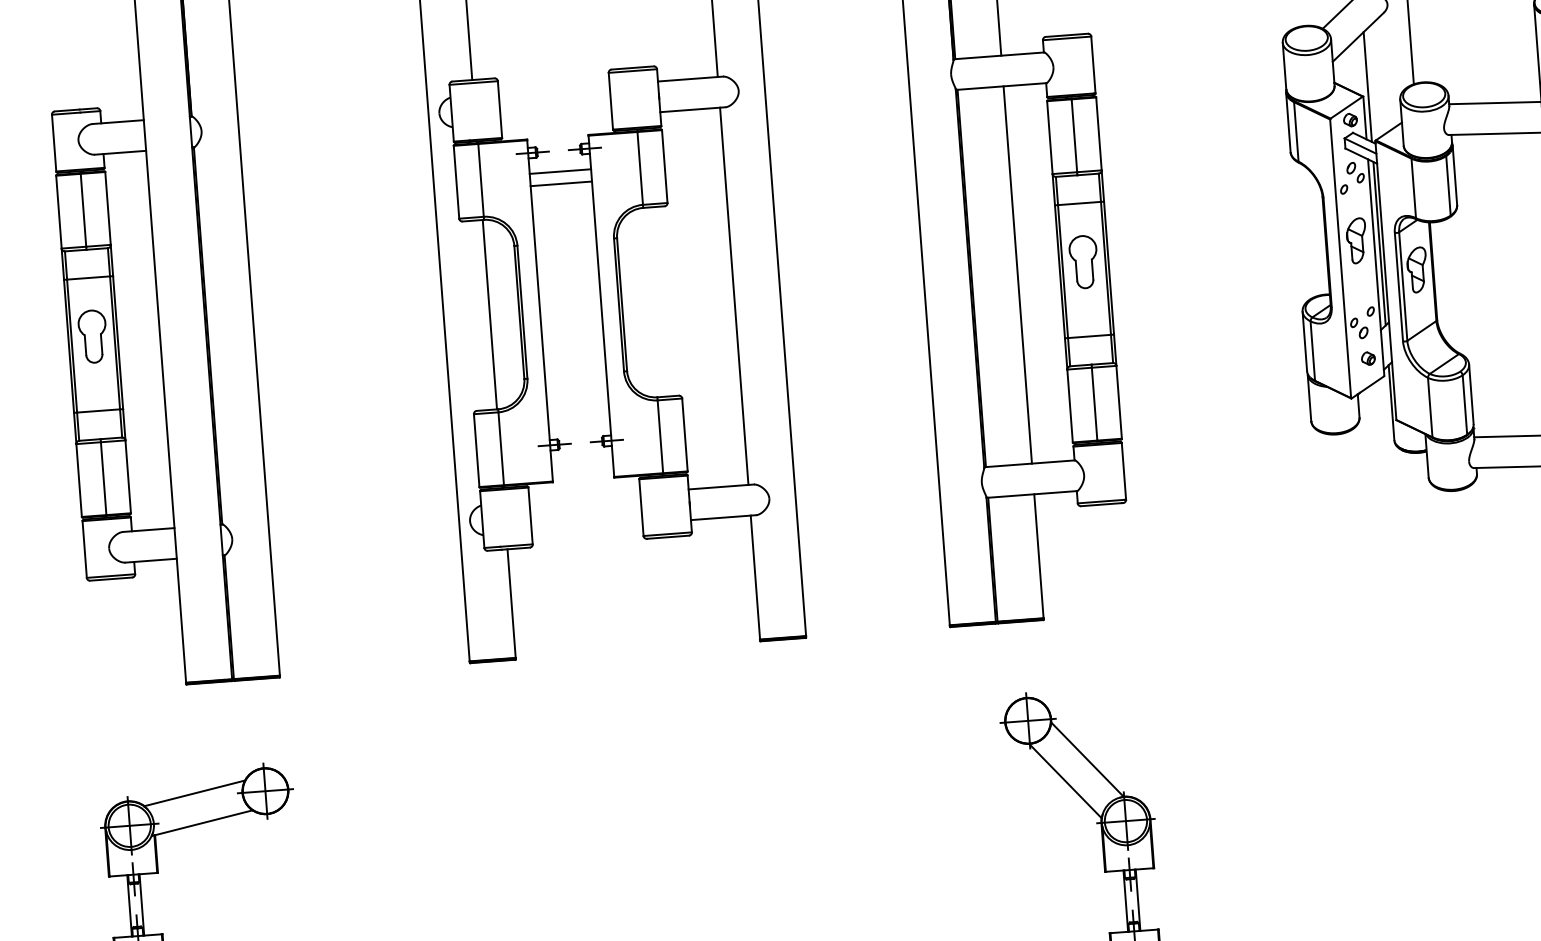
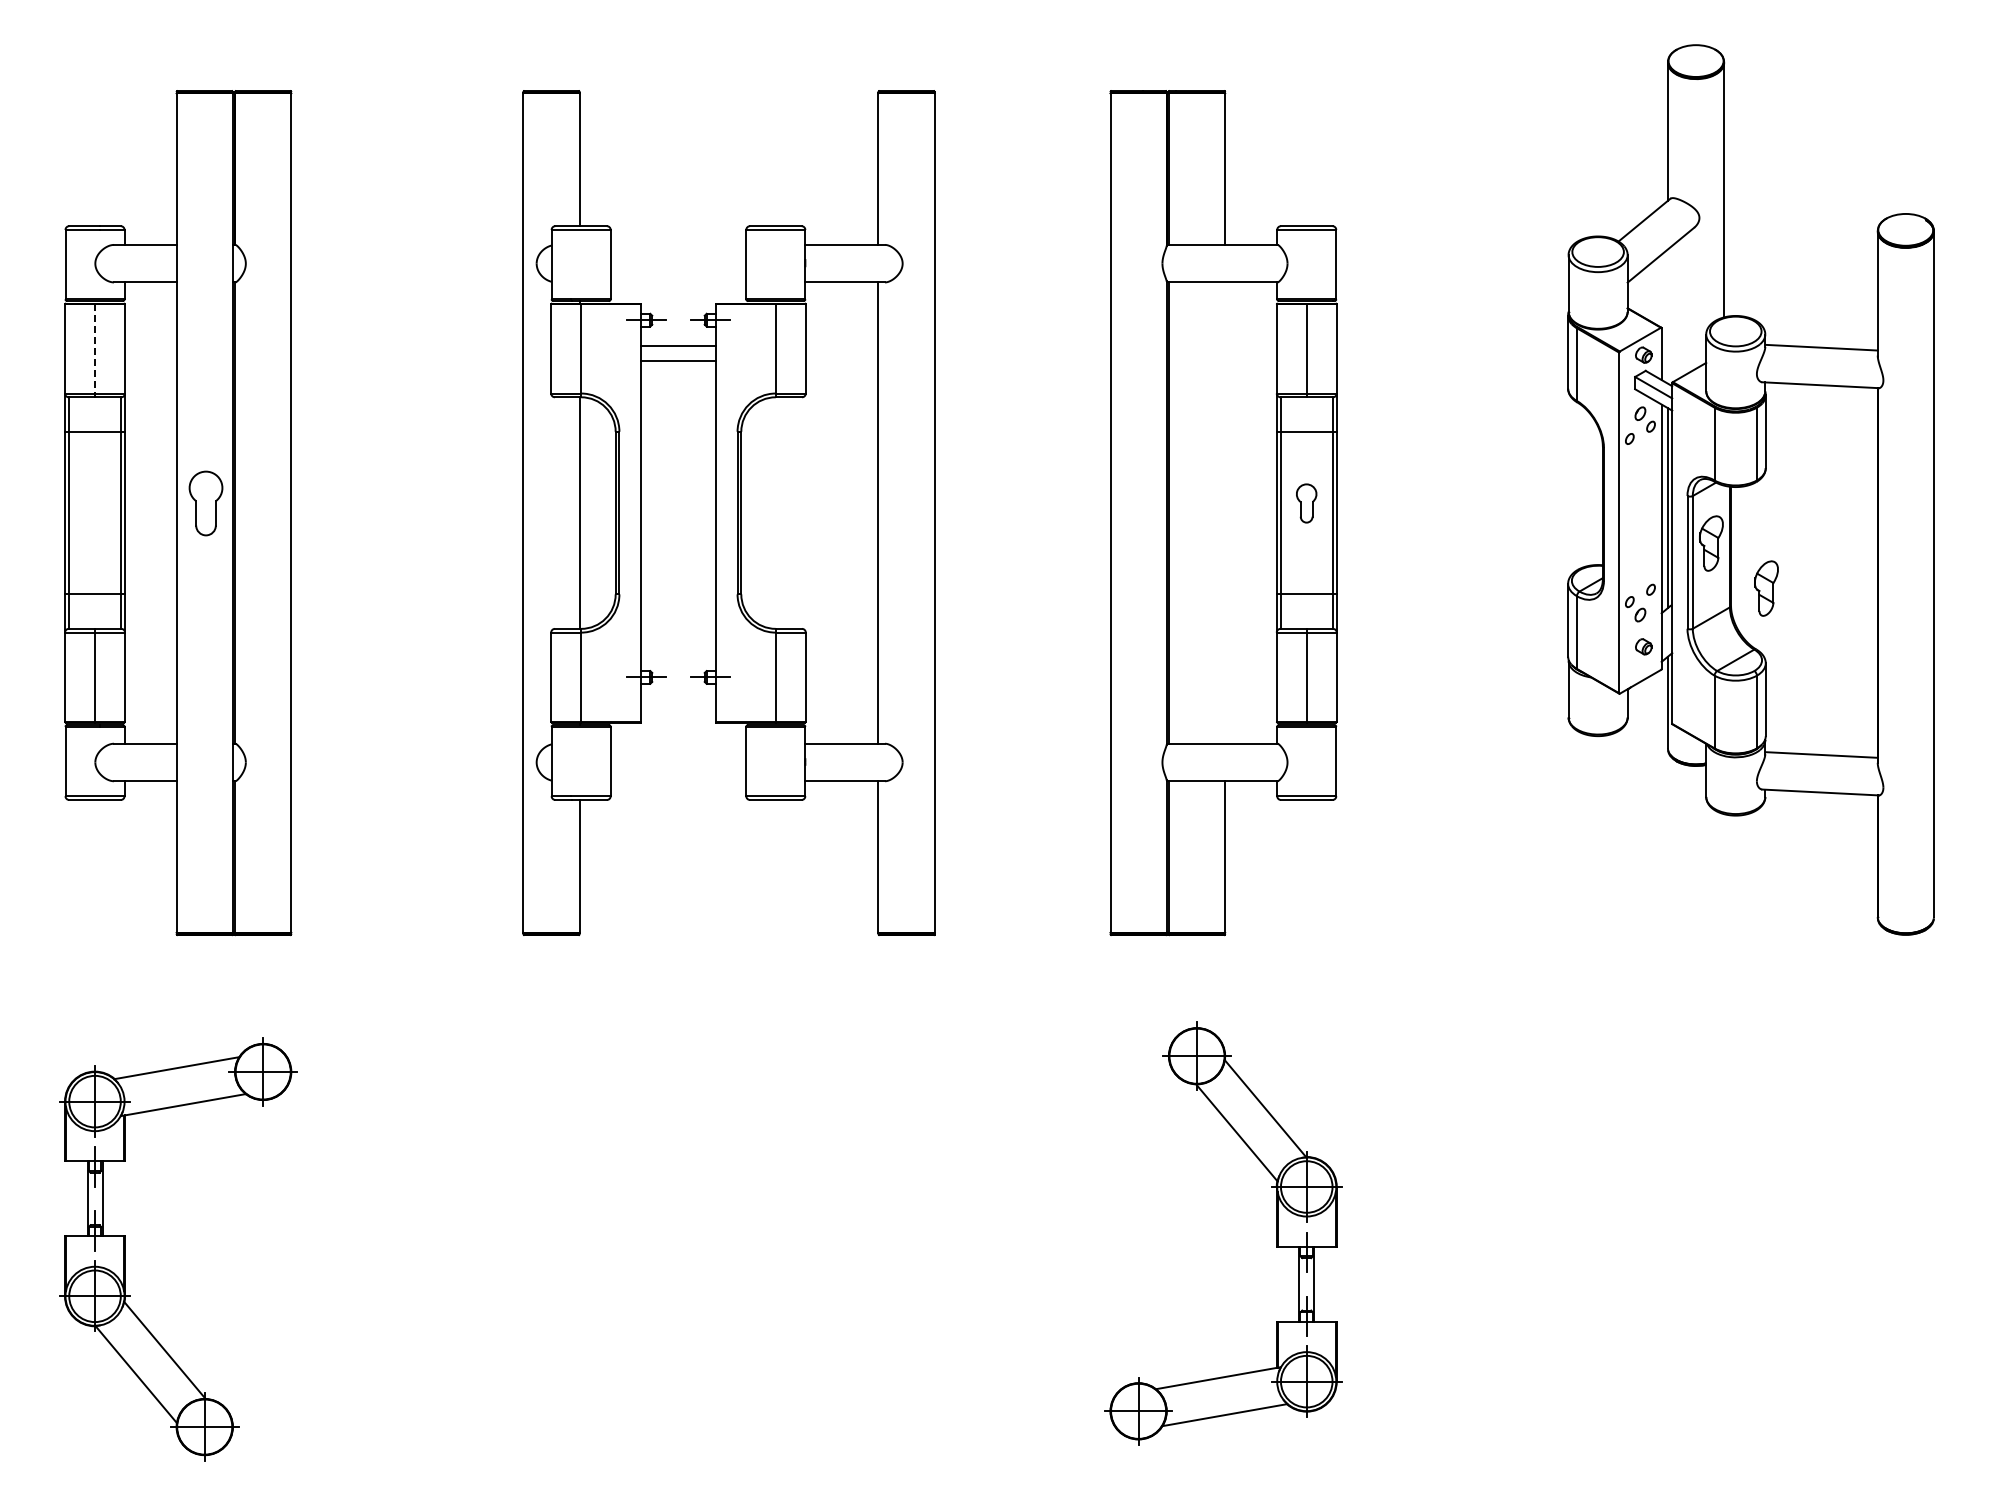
line: (1367, 87) -> (1667, 316), removed
line: (83, 210) -> (95, 349), solid -> dashed
part: (1356, 240) -> (1766, 588), moved
part: (1083, 262) -> (1306, 503), size x0.6
line: (1018, 274) -> (1225, 512), removed
part: (92, 336) -> (205, 503), moved

